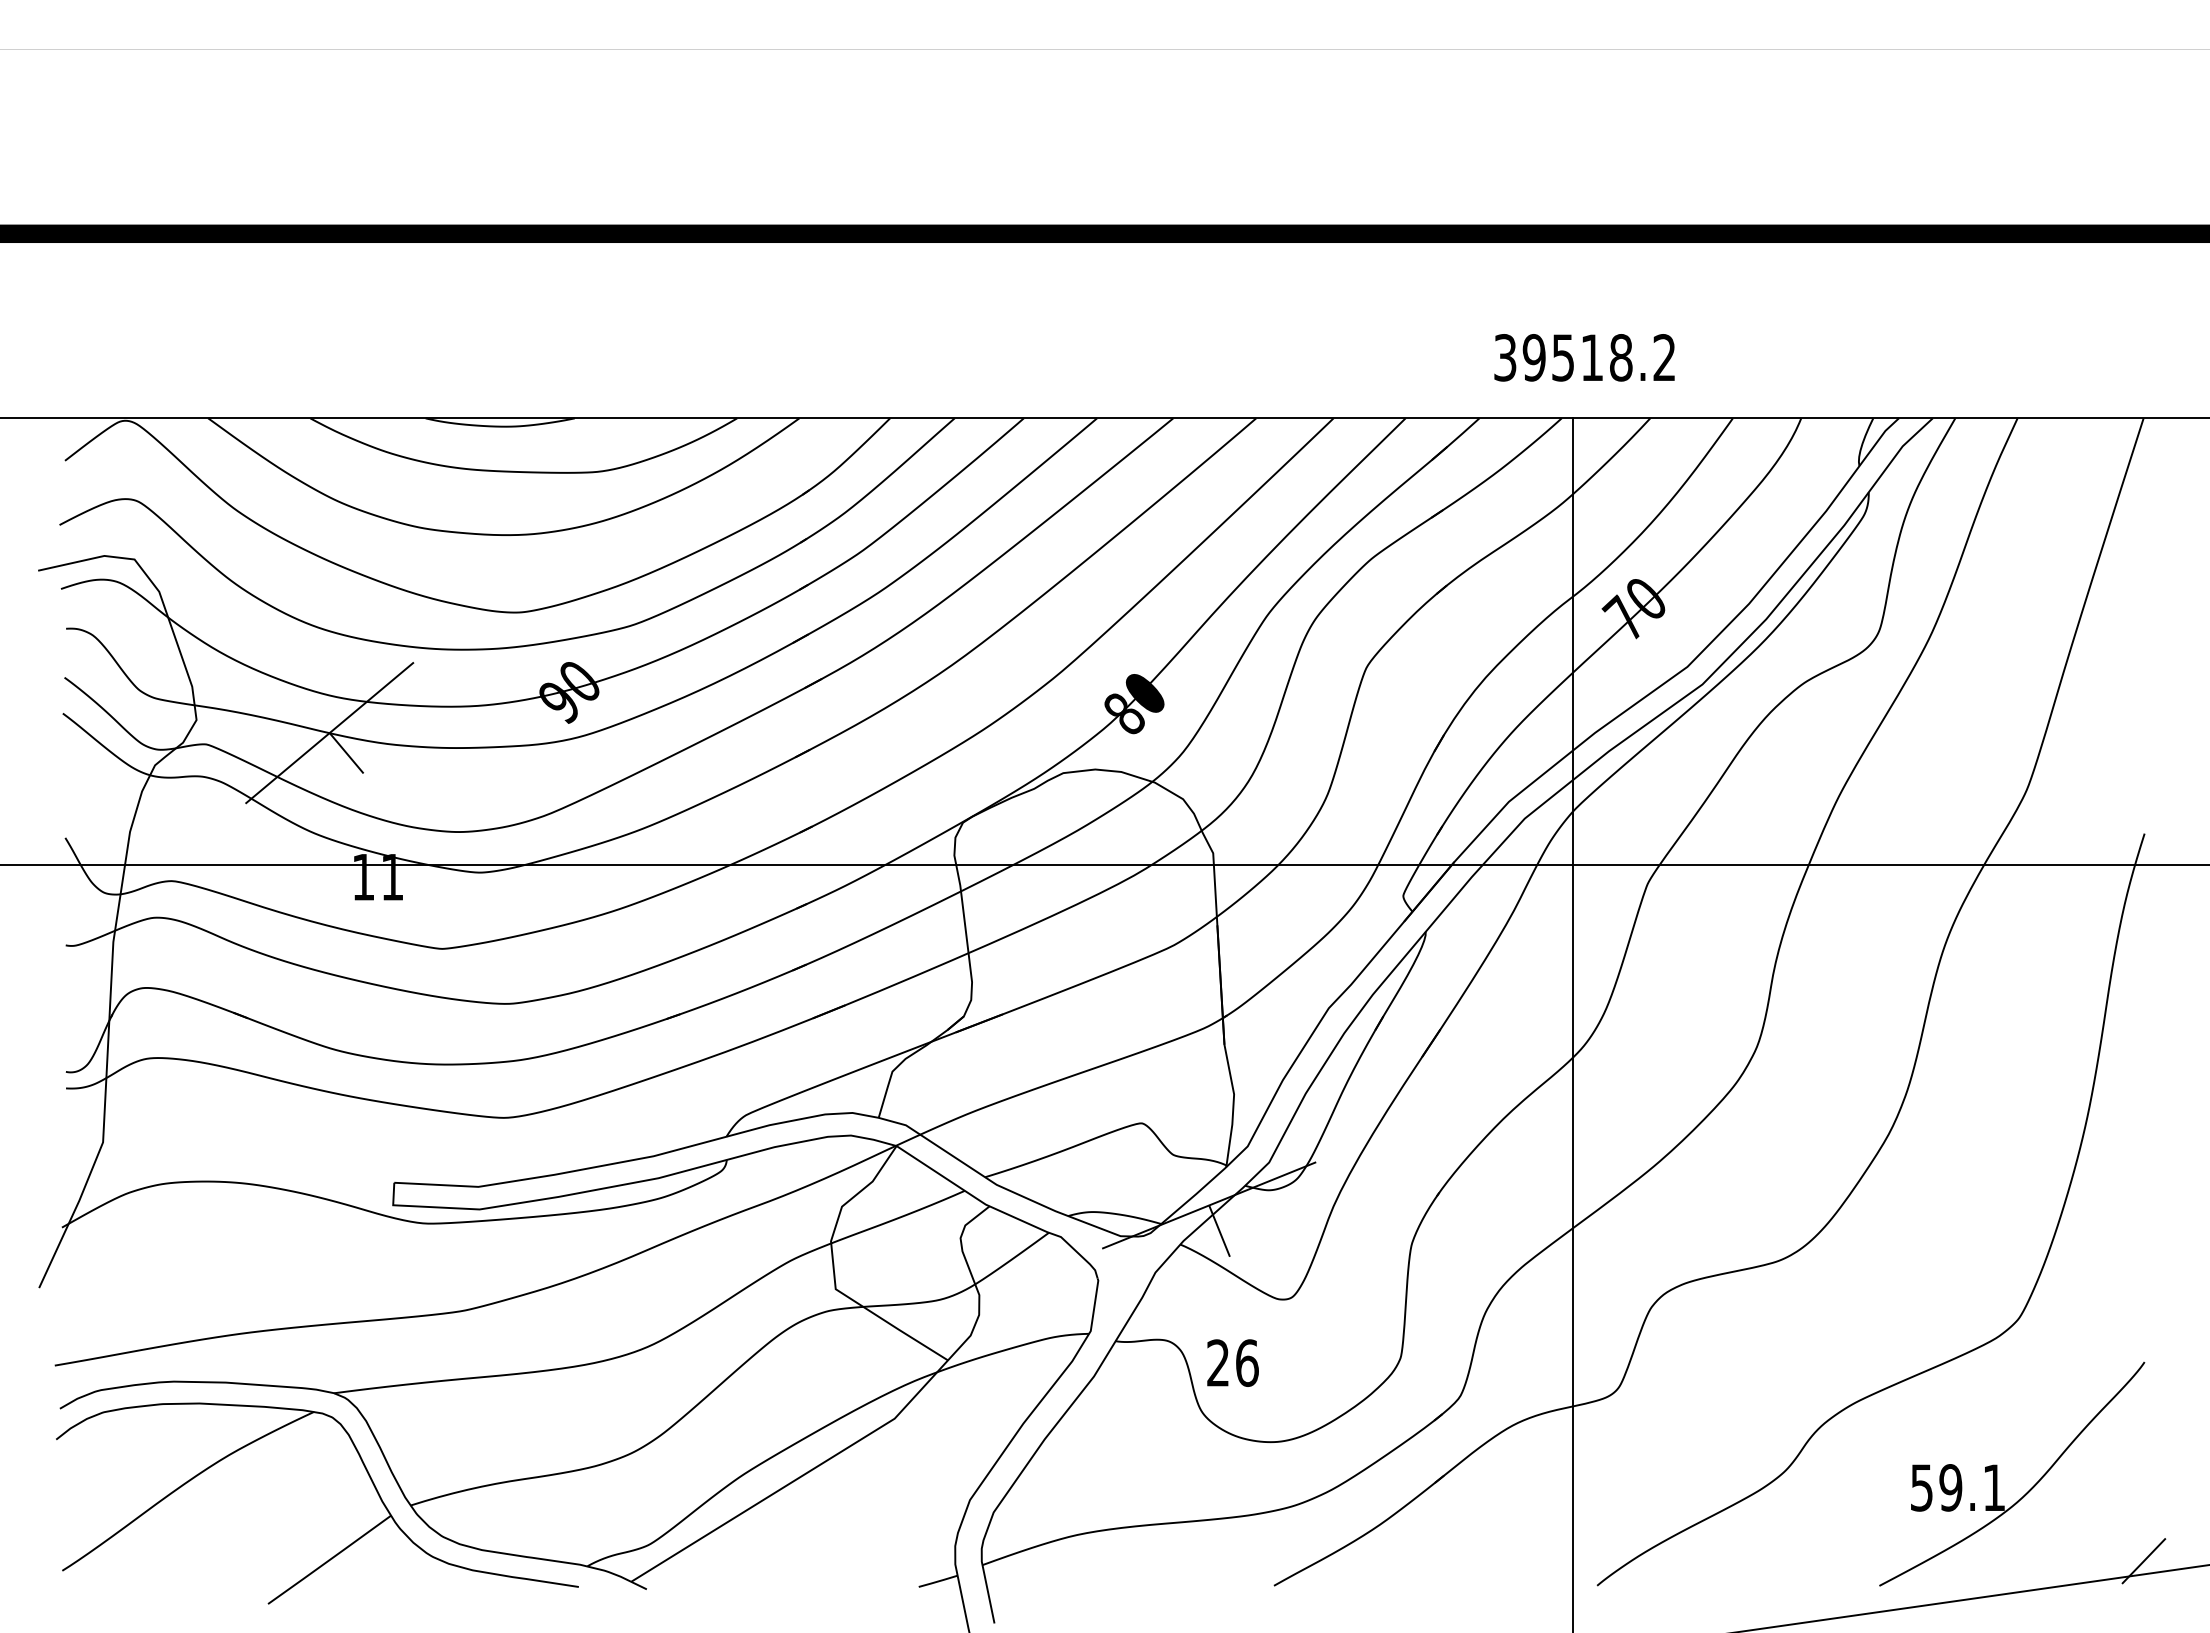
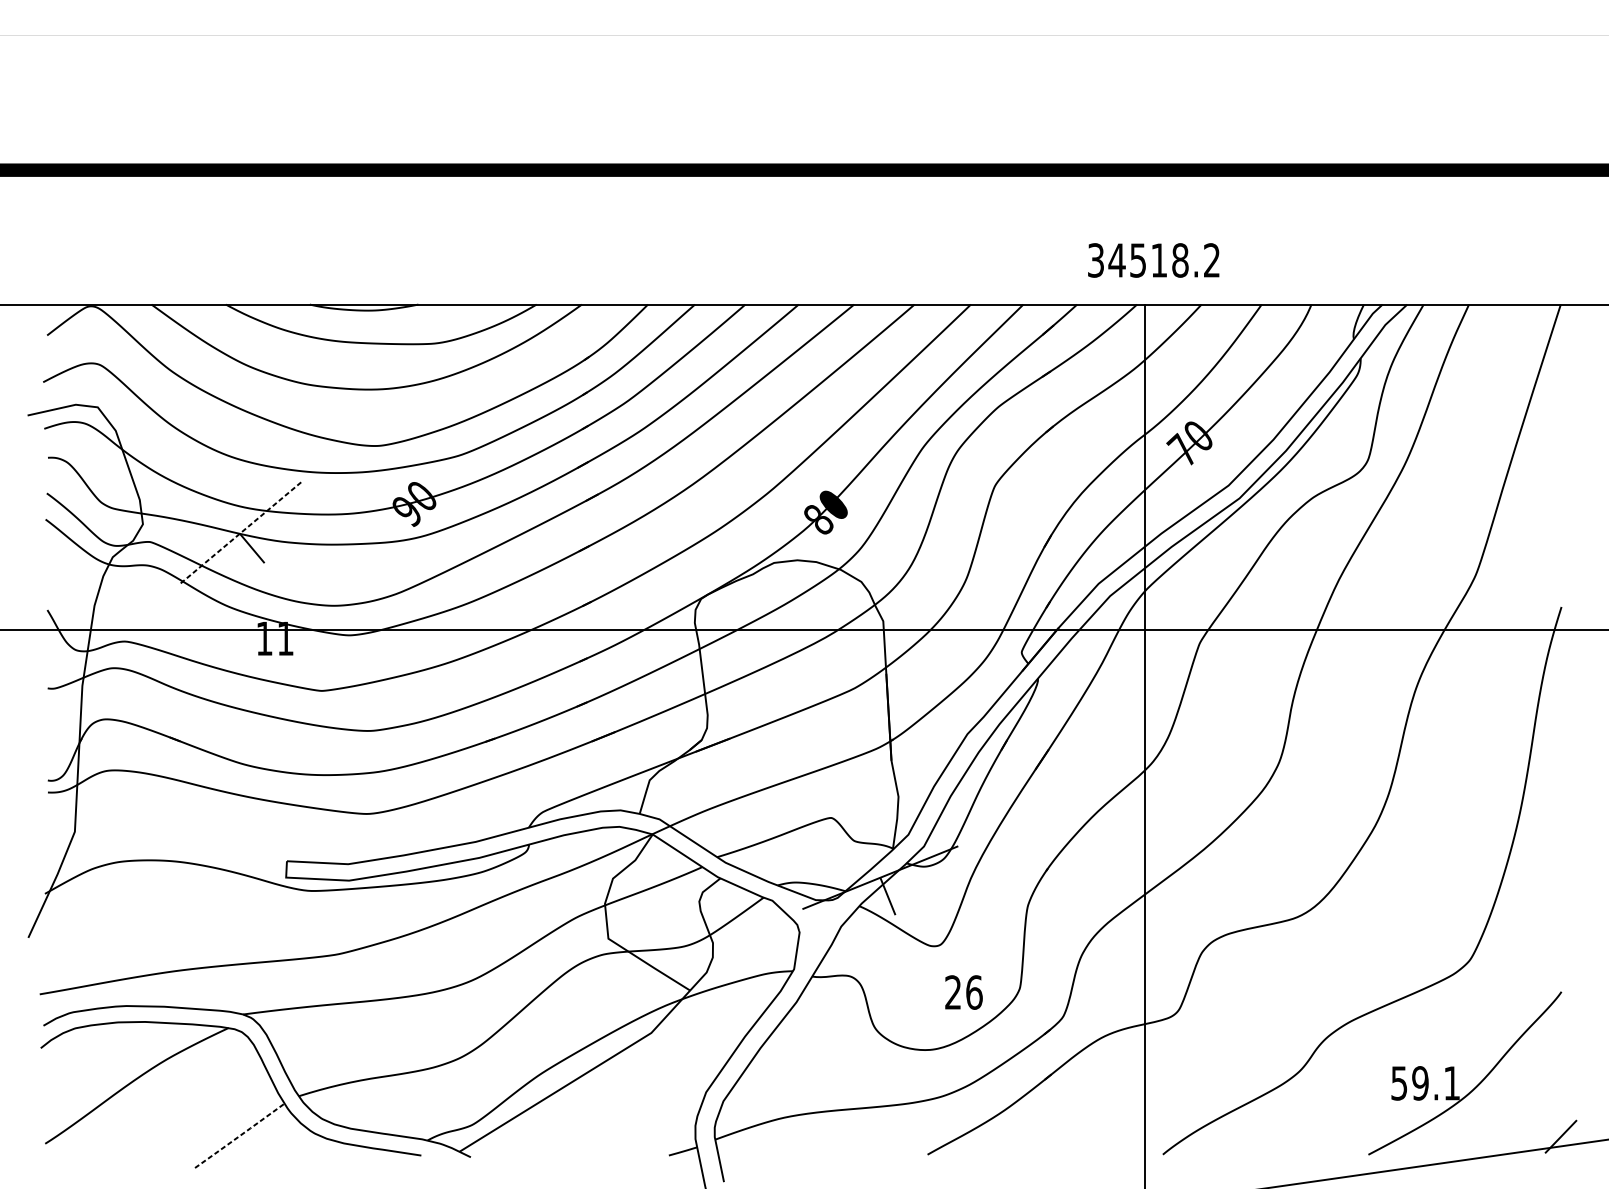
text: (1534, 357) -> (1117, 260), 39518.2 -> 34518.2
line: (329, 733) -> (239, 534), solid -> dashed
text: (1232, 1362) -> (963, 992), moved
line: (329, 1560) -> (239, 1136), solid -> dashed

